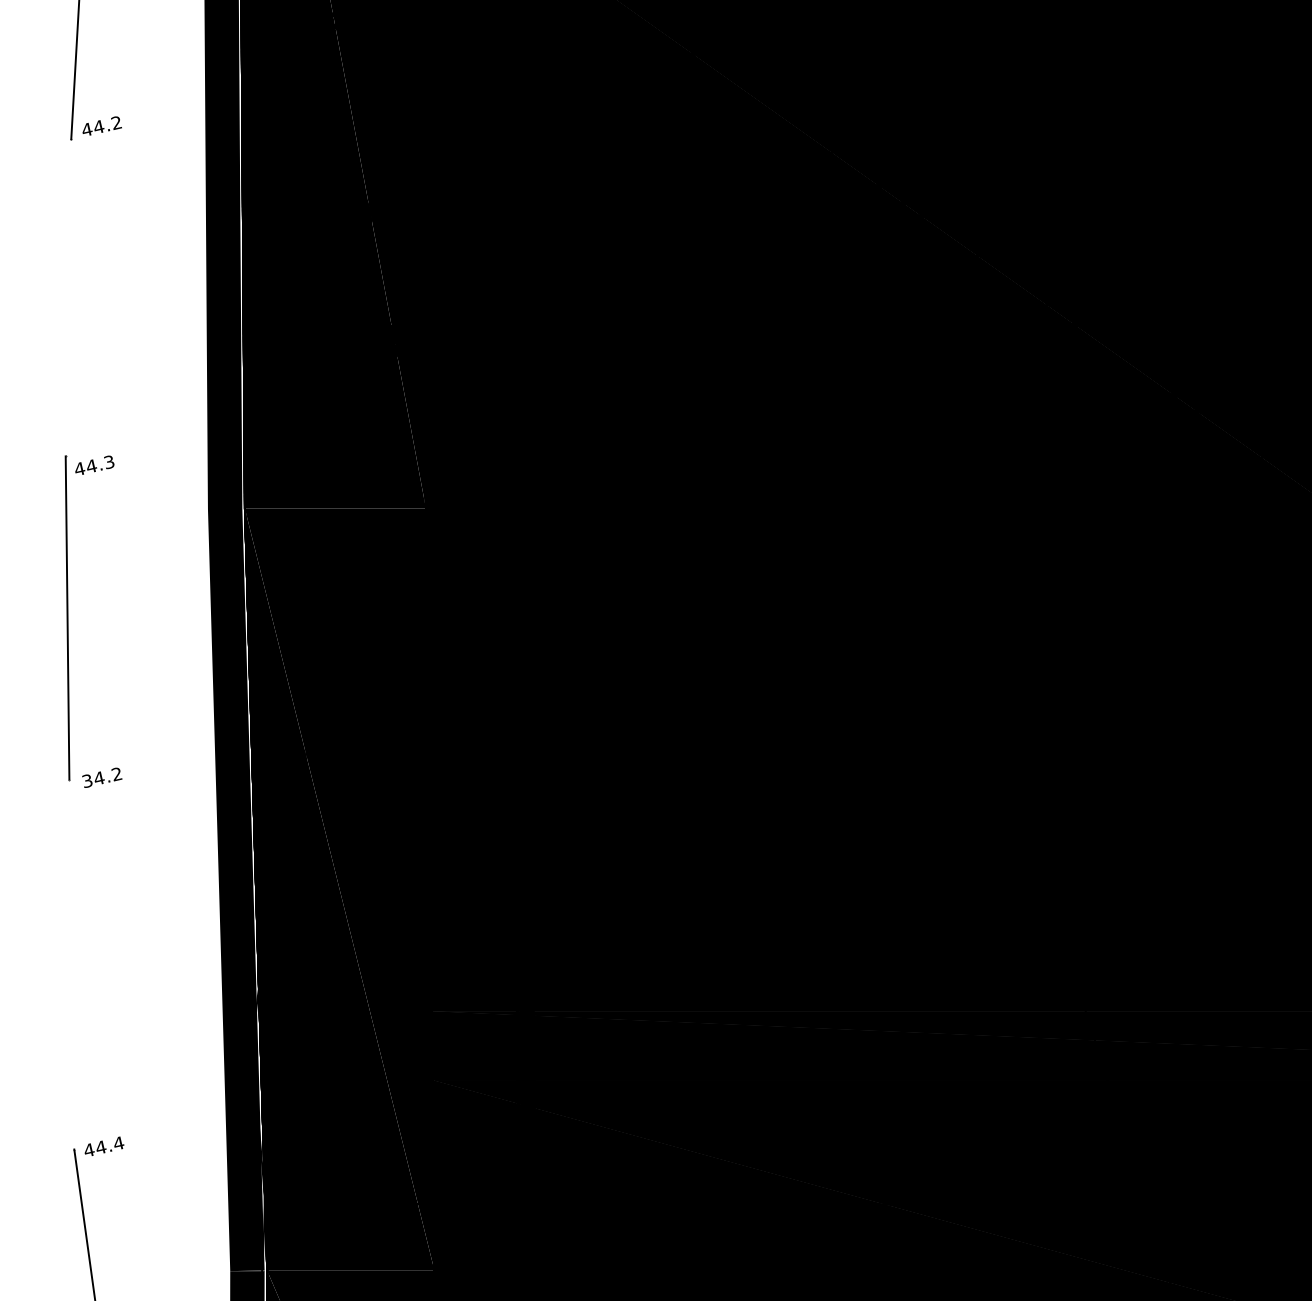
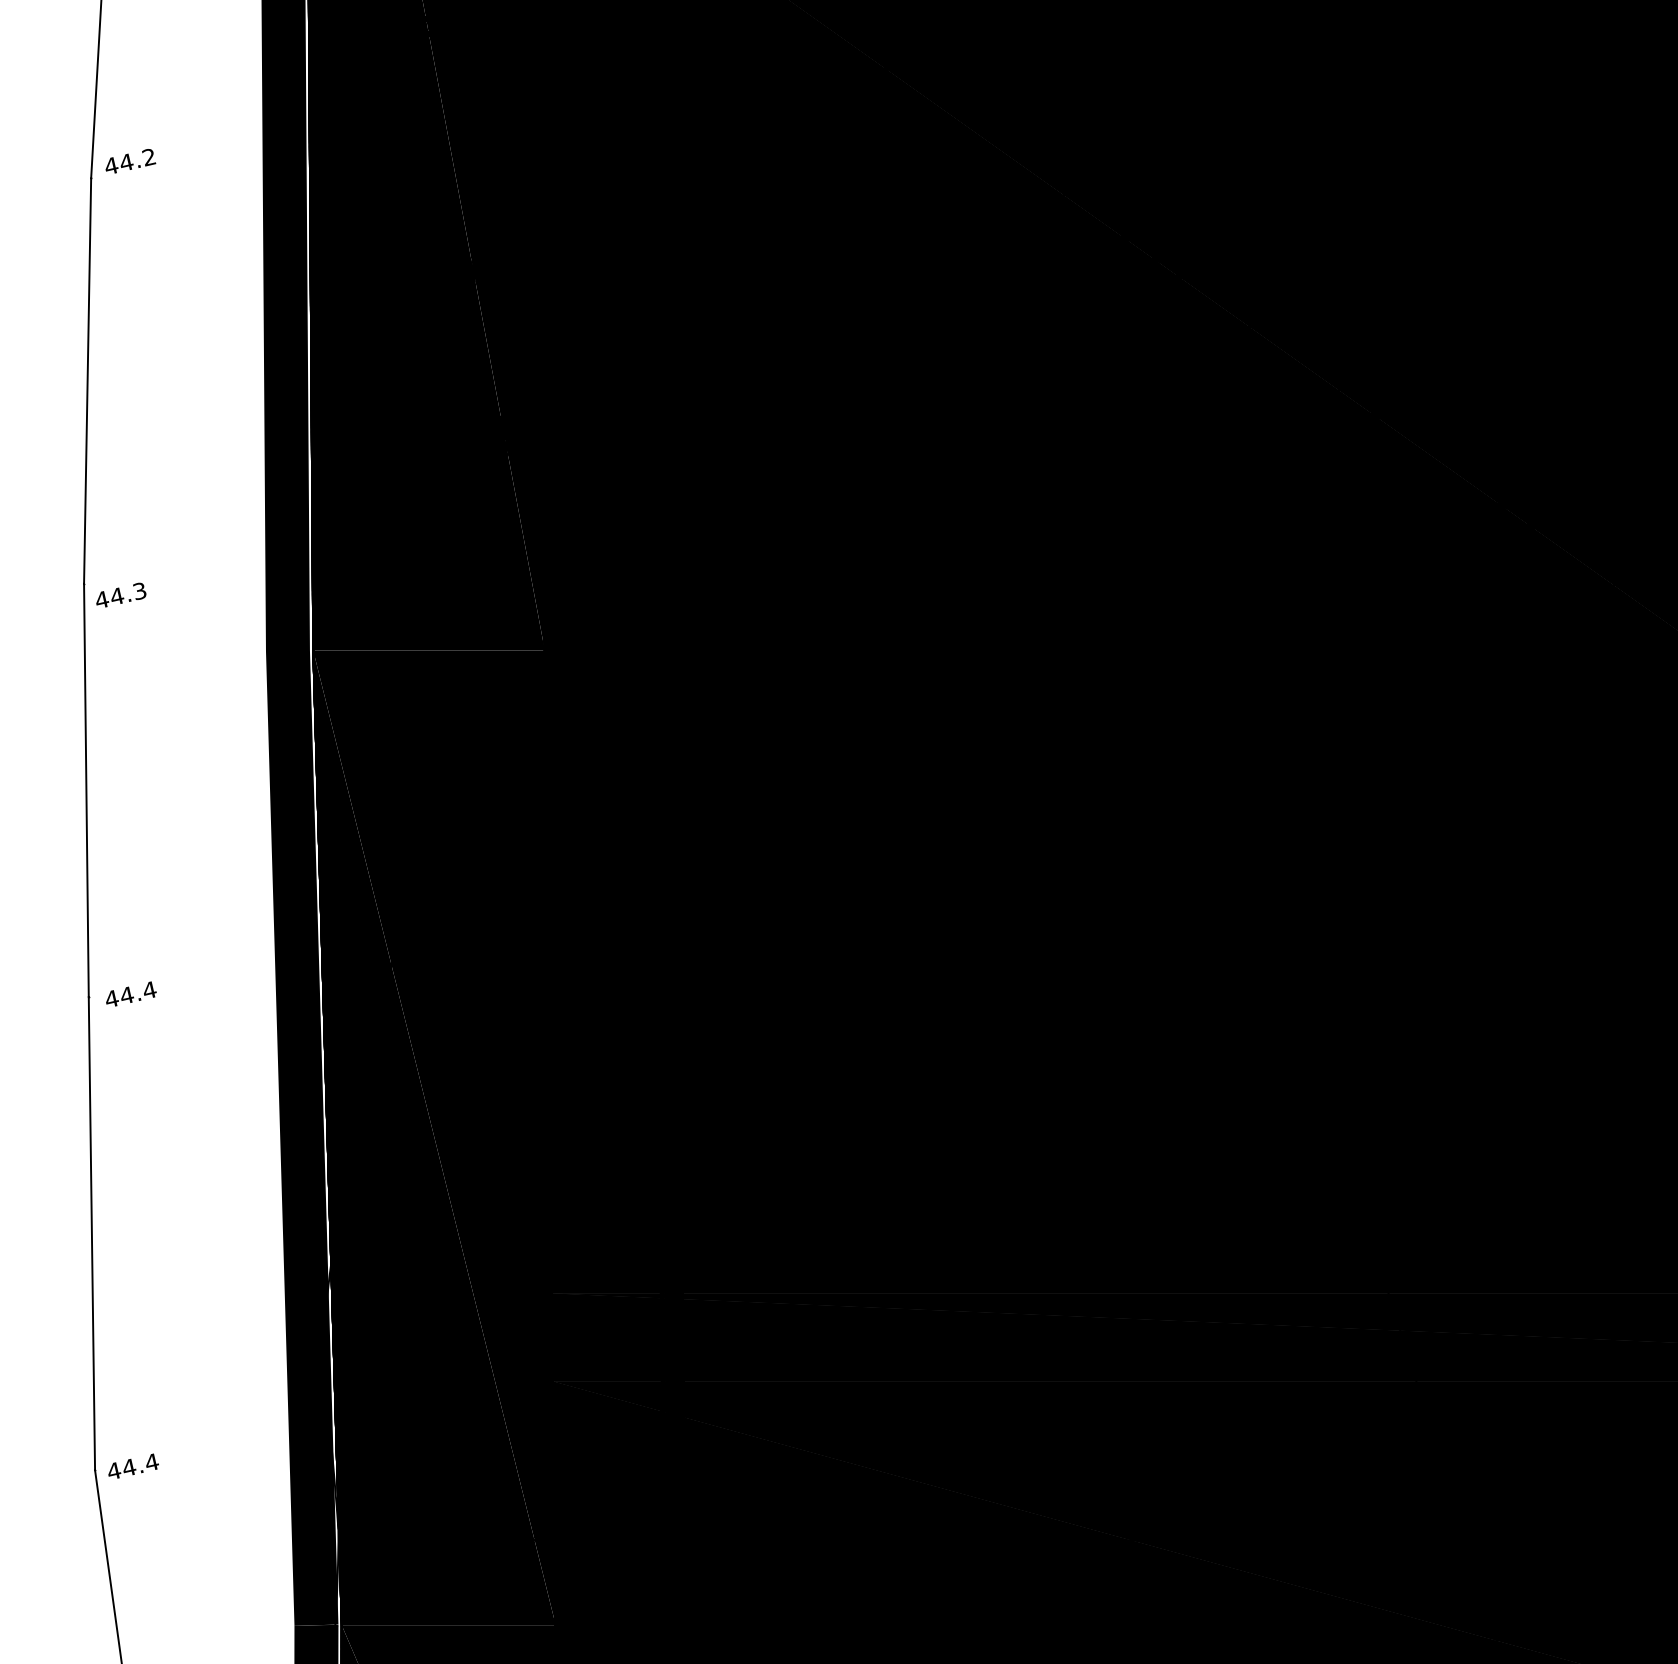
line: (68, 297) -> (87, 380), added
text: (102, 777) -> (130, 994), 34.2 -> 44.4
line: (71, 964) -> (91, 1233), added

